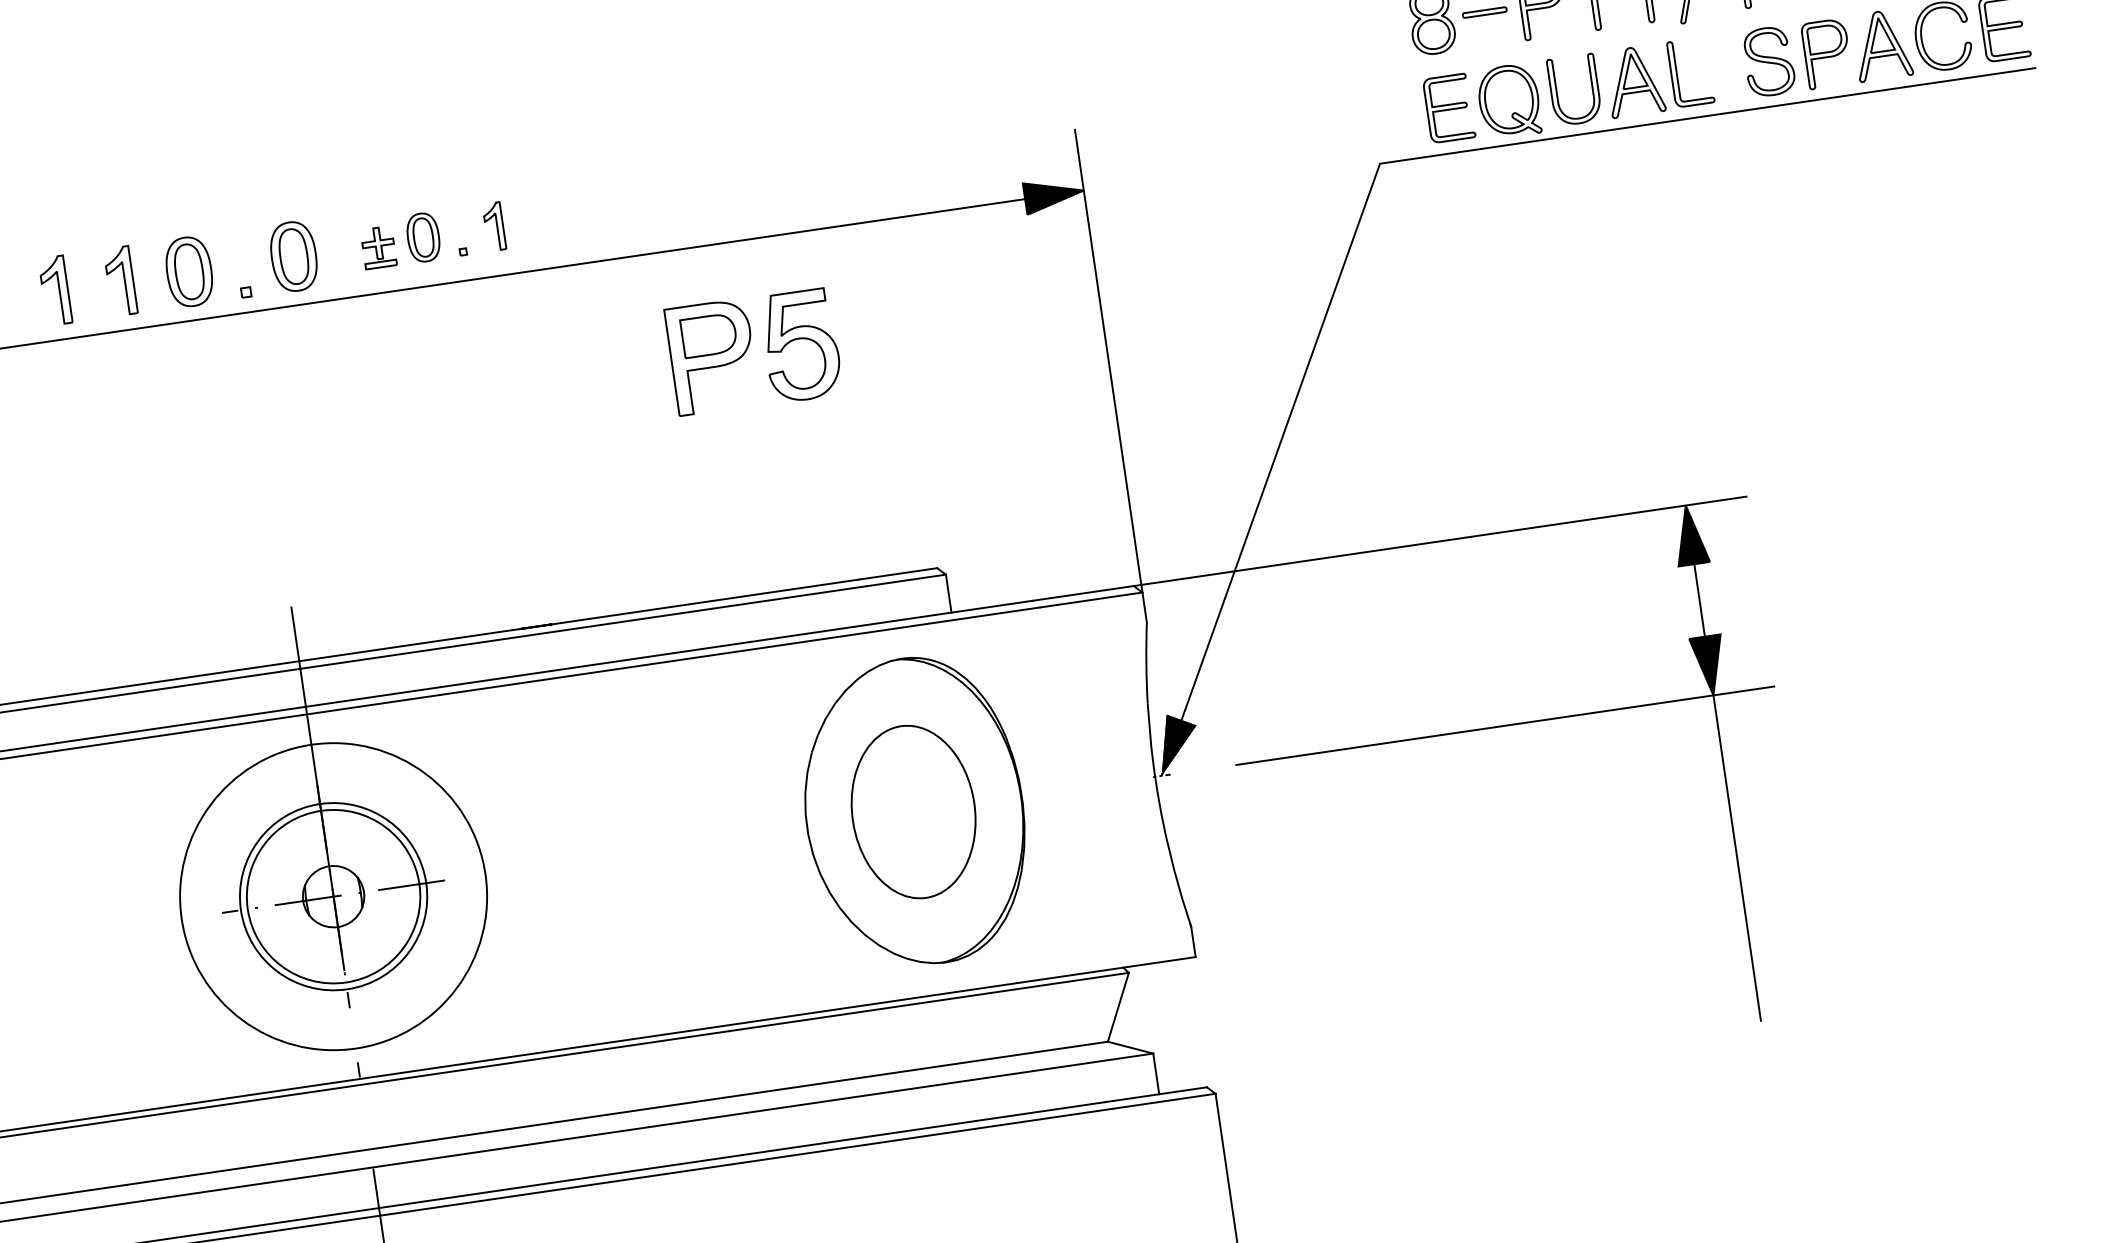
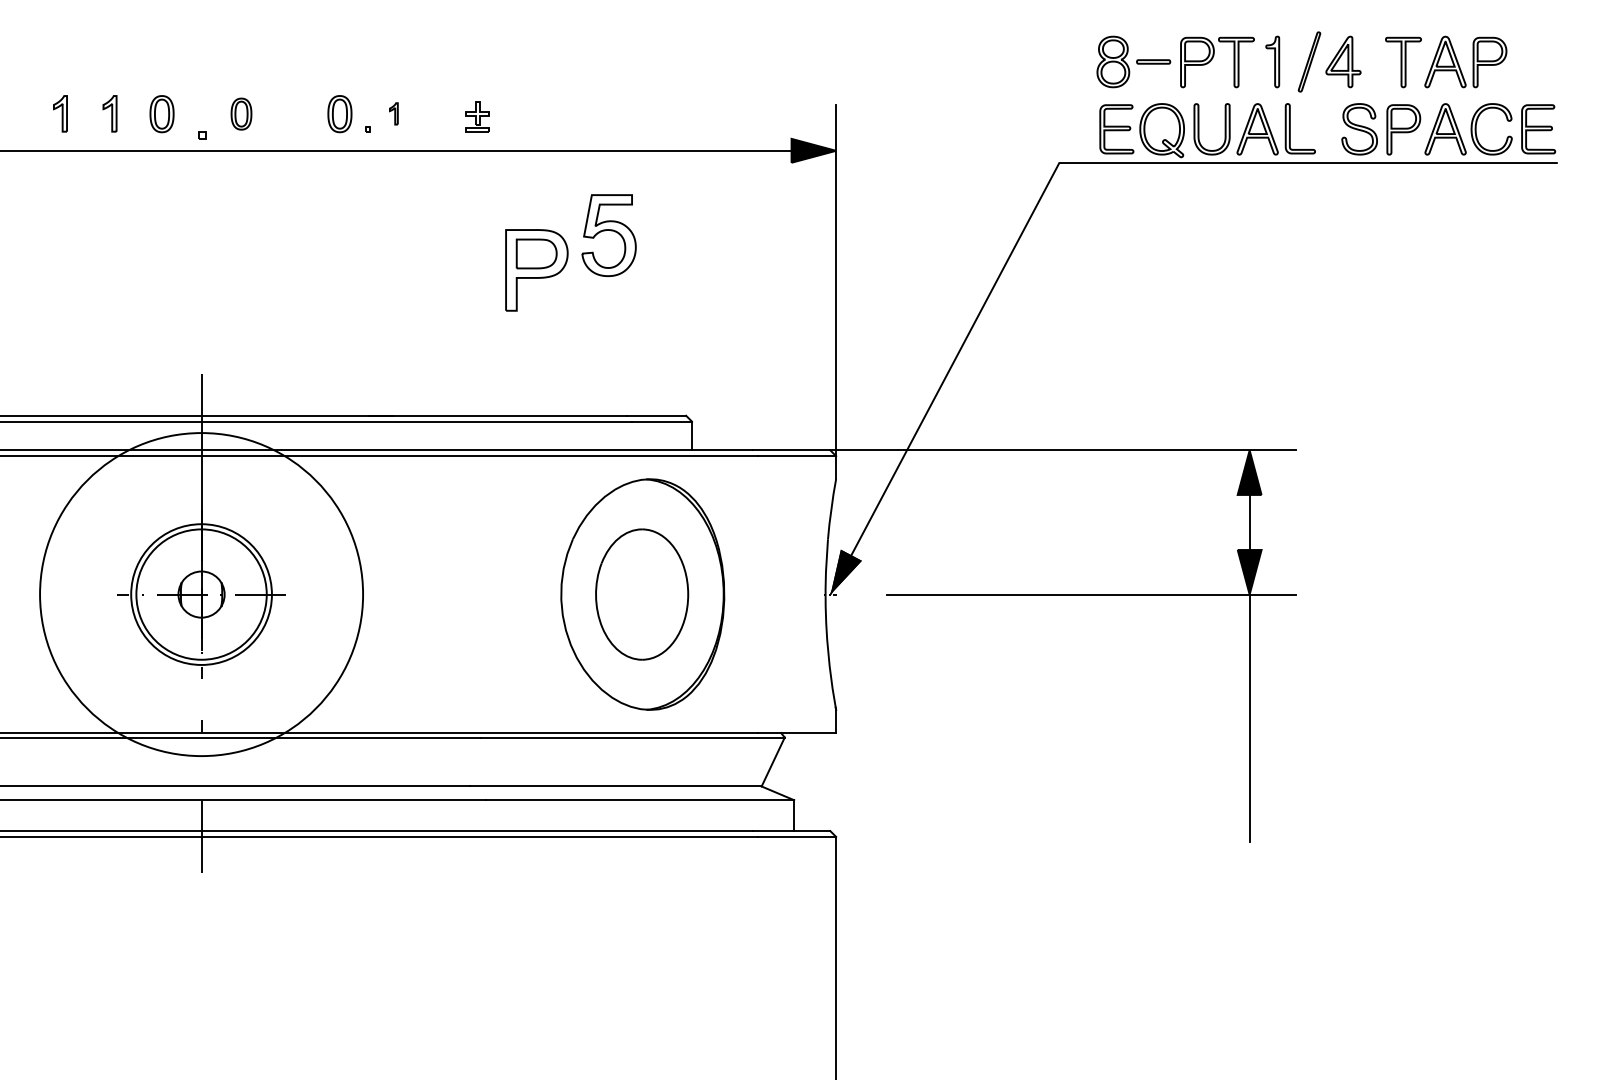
part: (493, 226) -> (393, 113), size x0.6
part: (378, 247) -> (477, 116), moved
part: (293, 255) -> (241, 113), size x0.6
part: (188, 270) -> (161, 113), size x0.7
part: (119, 280) -> (109, 113), size x0.7
part: (55, 290) -> (60, 113), size x0.7
part: (711, 357) -> (536, 270), moved
circle: (333, 896) -> (201, 594), size x1.4

